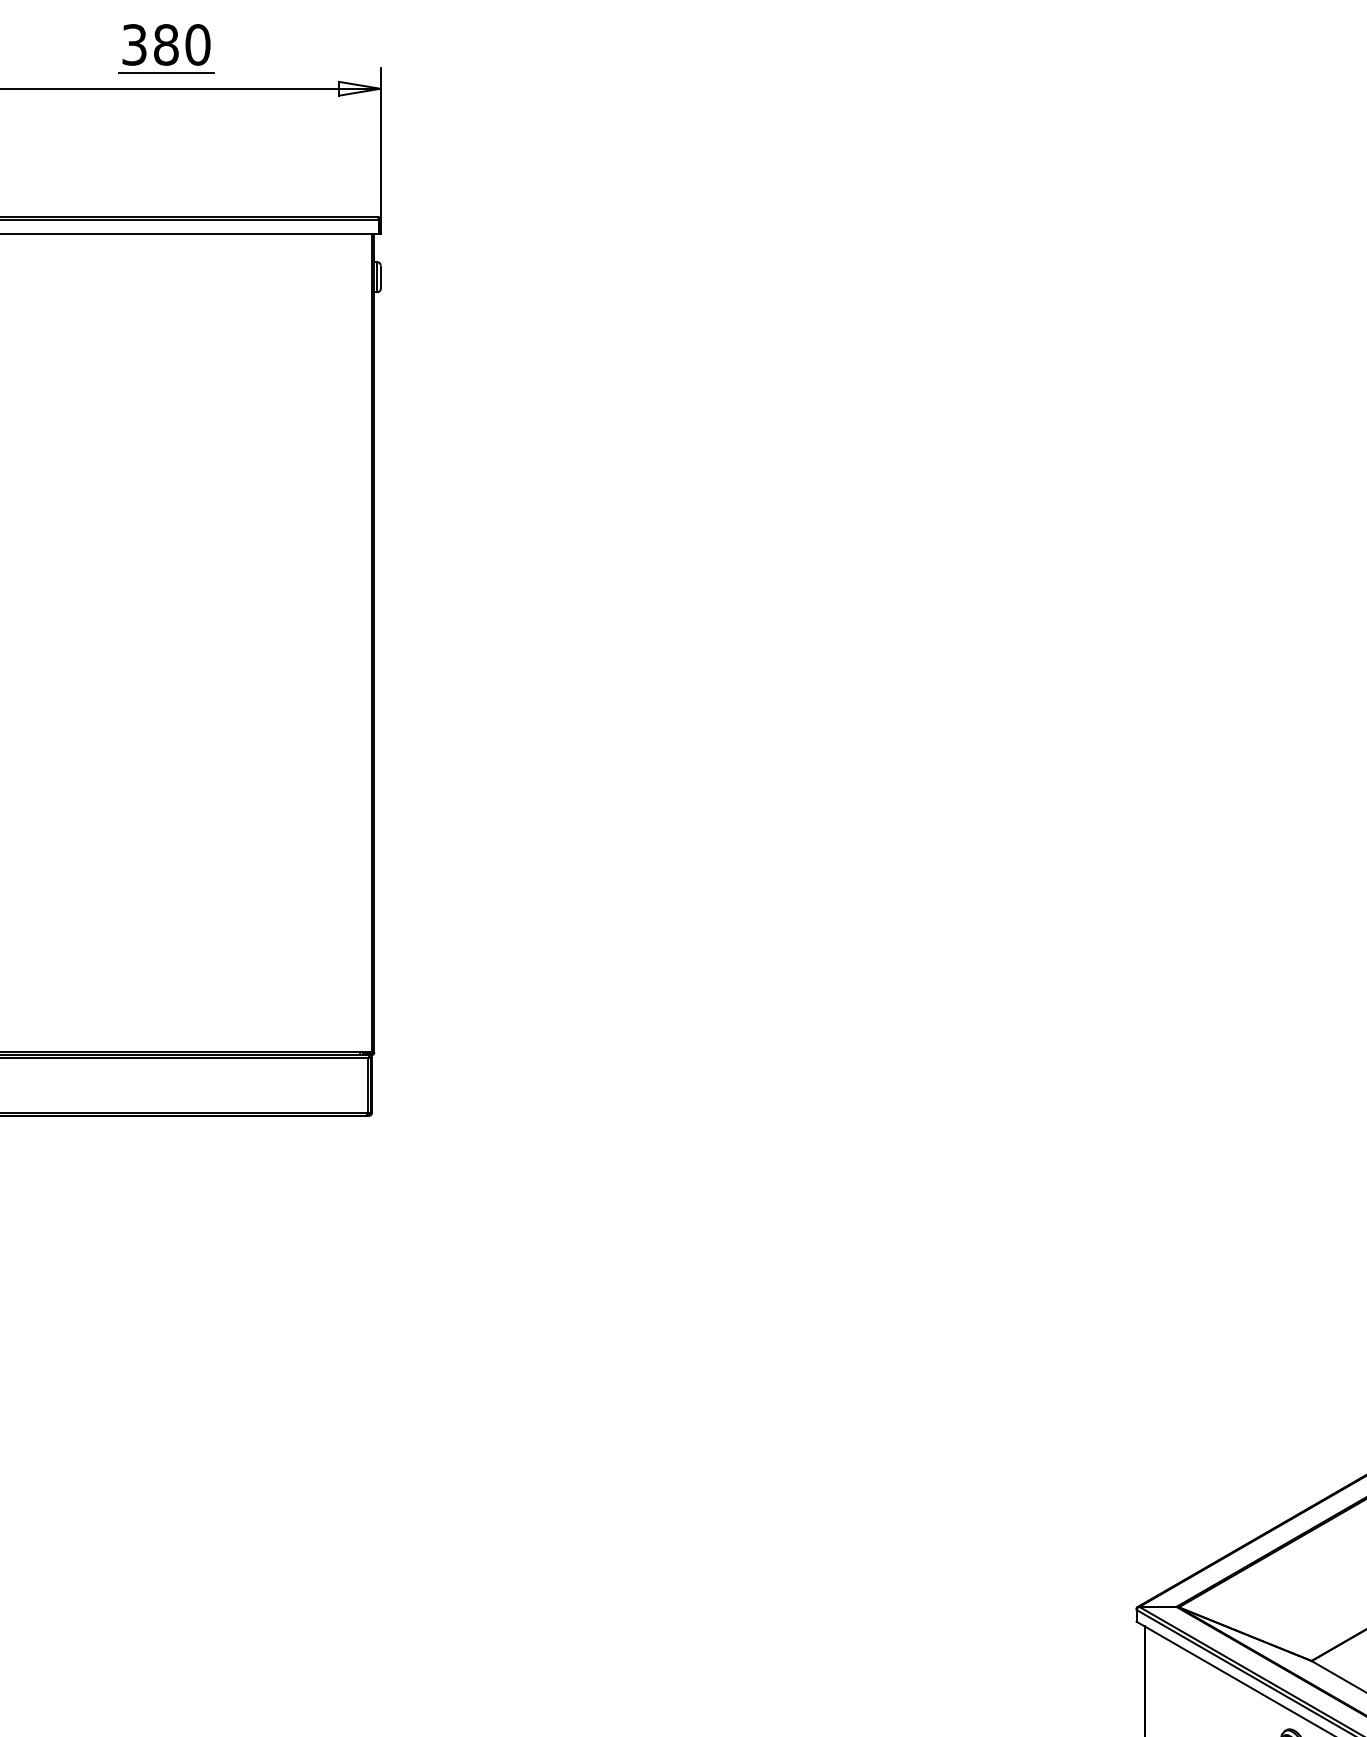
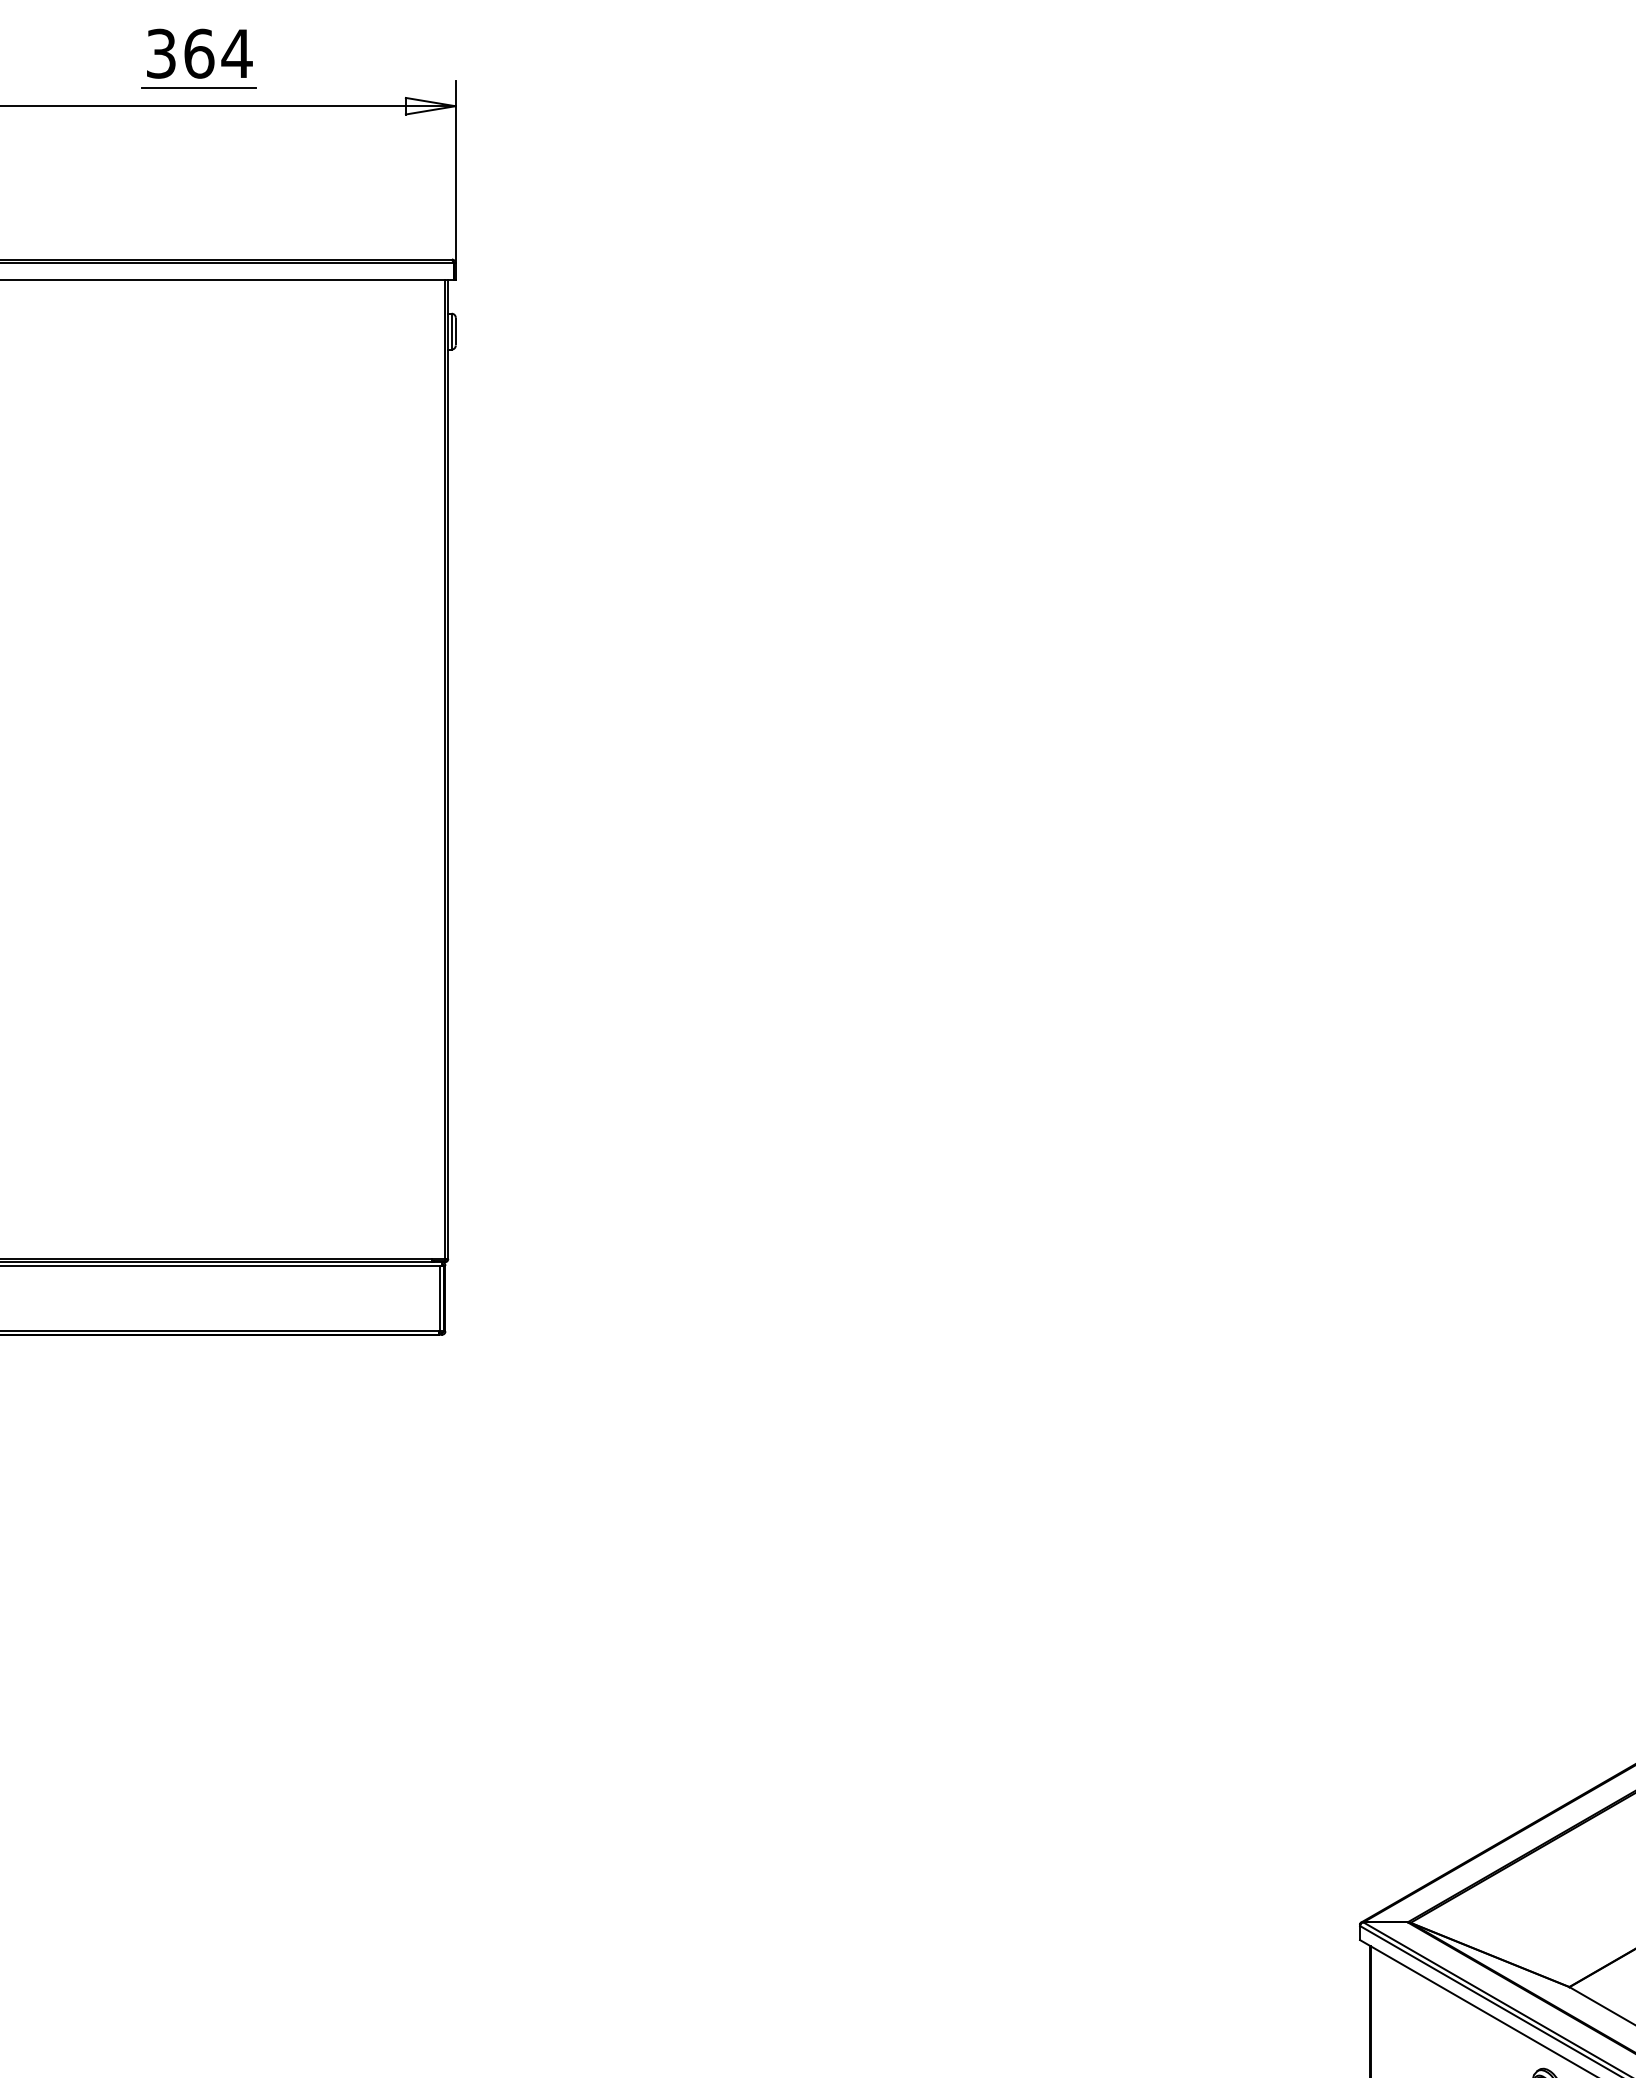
text: (182, 44) -> (218, 53), 380 -> 364

